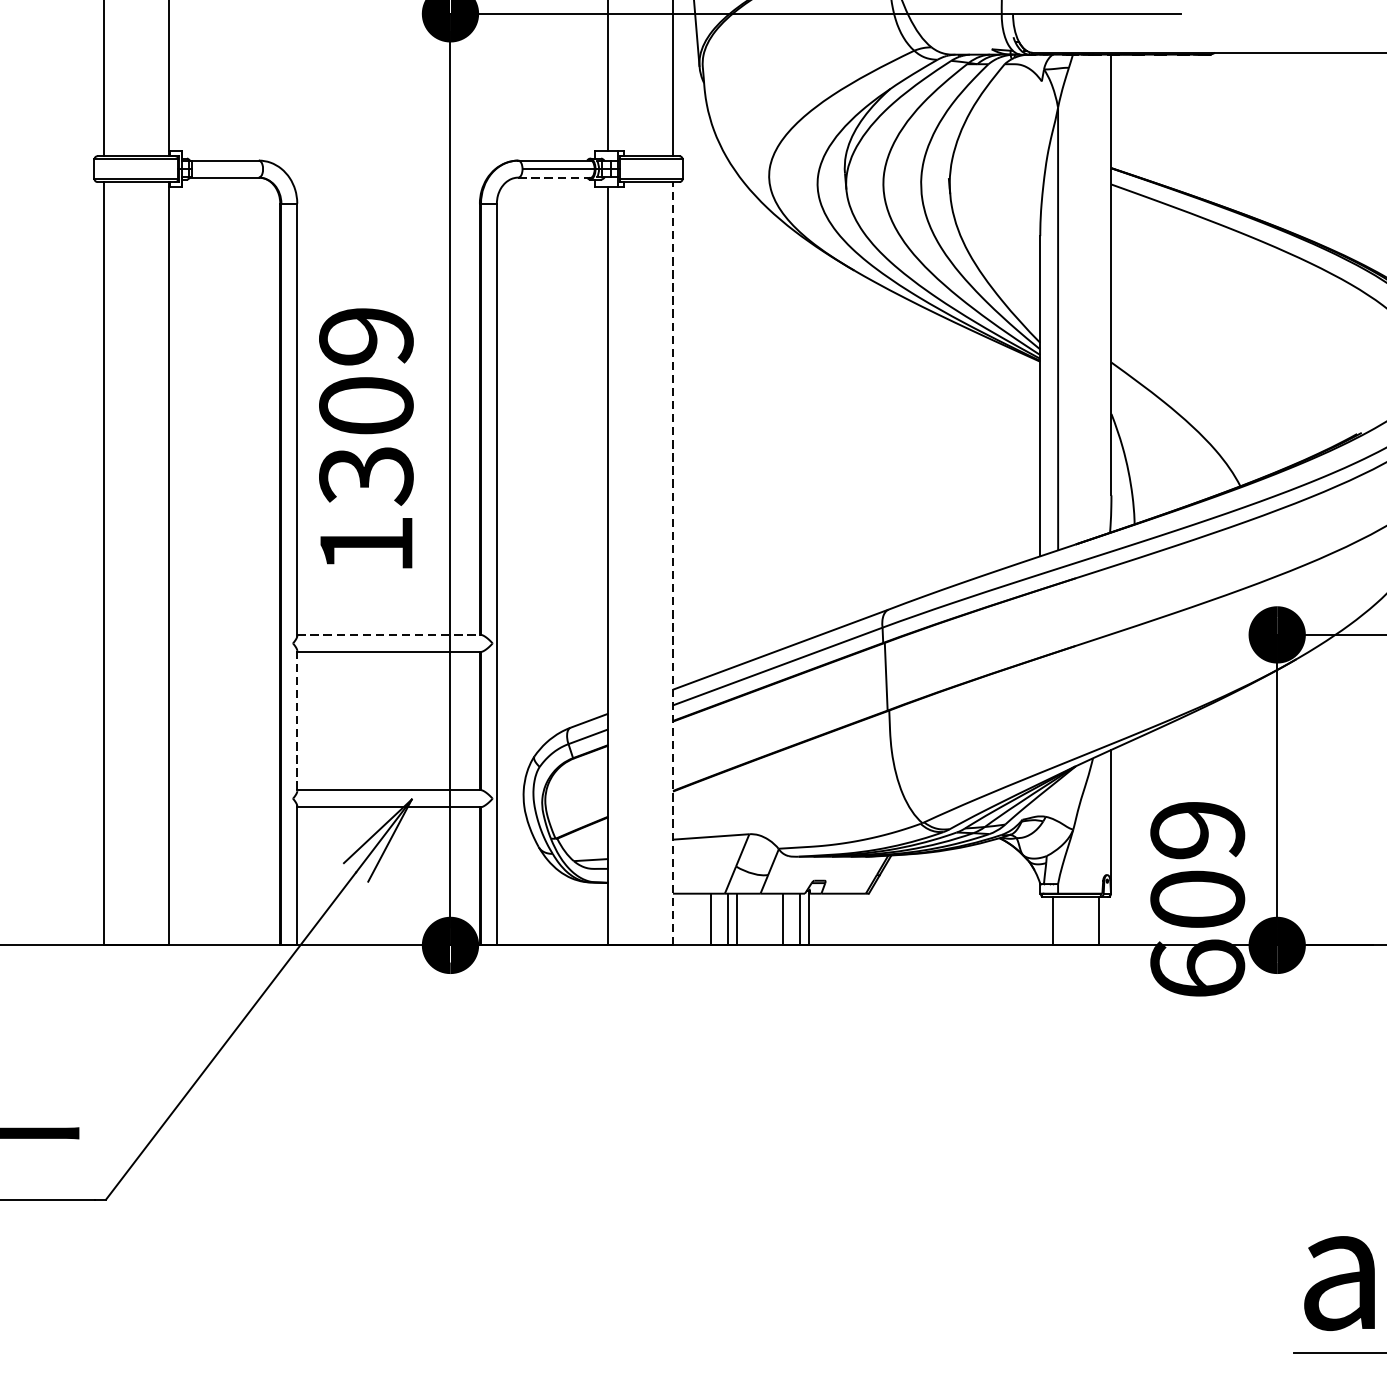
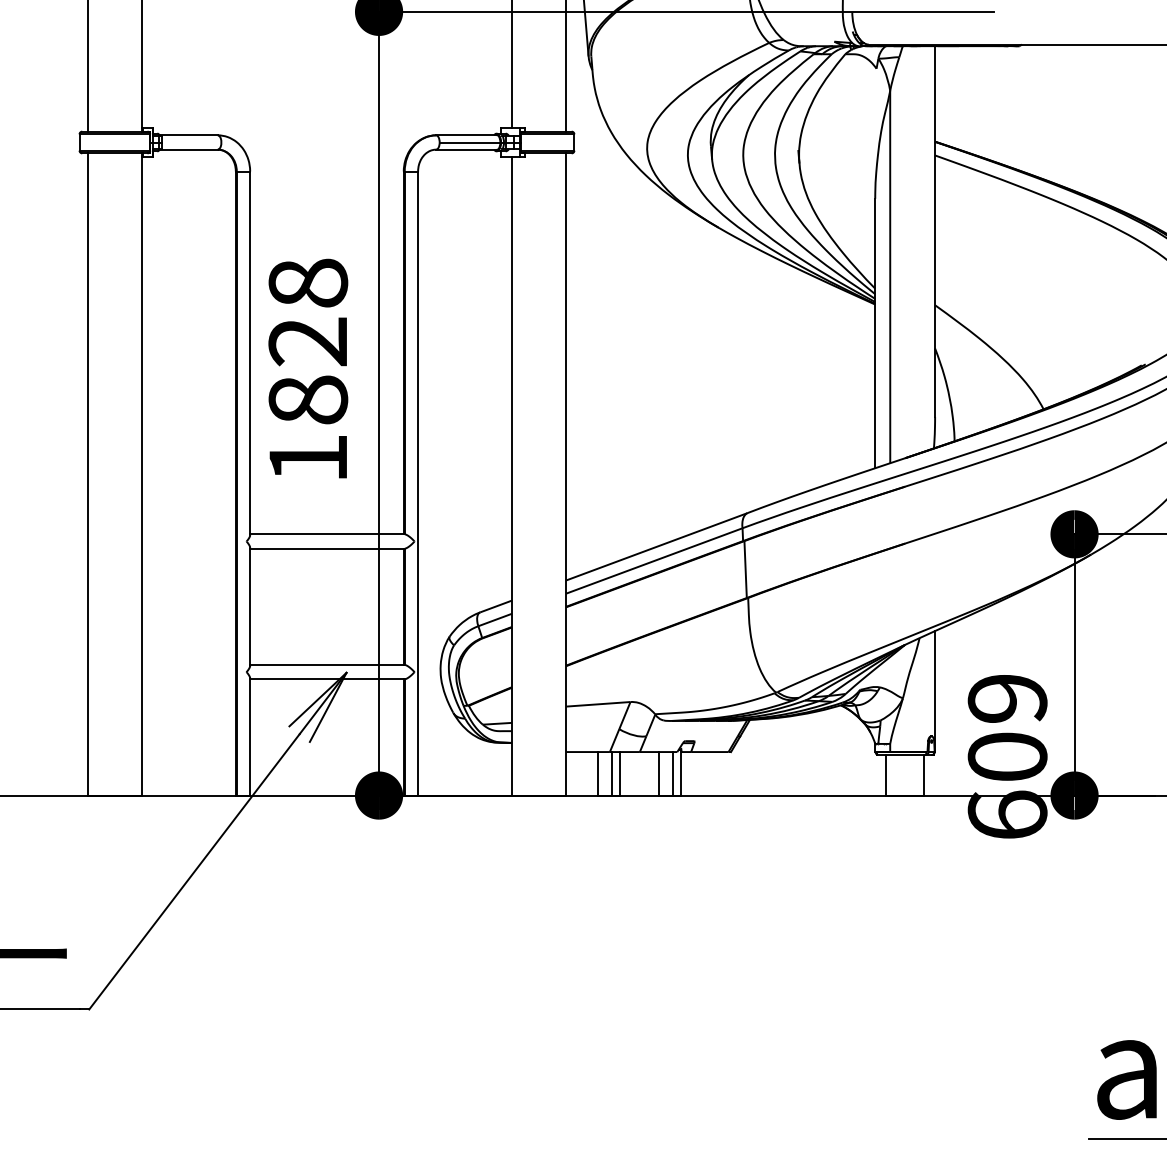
line: (554, 177) -> (466, 149), dashed -> solid
text: (366, 405) -> (308, 341), 1309 -> 1828
line: (673, 562) -> (566, 473), dashed -> solid
line: (389, 635) -> (327, 534), dashed -> solid
line: (297, 721) -> (250, 607), dashed -> solid

